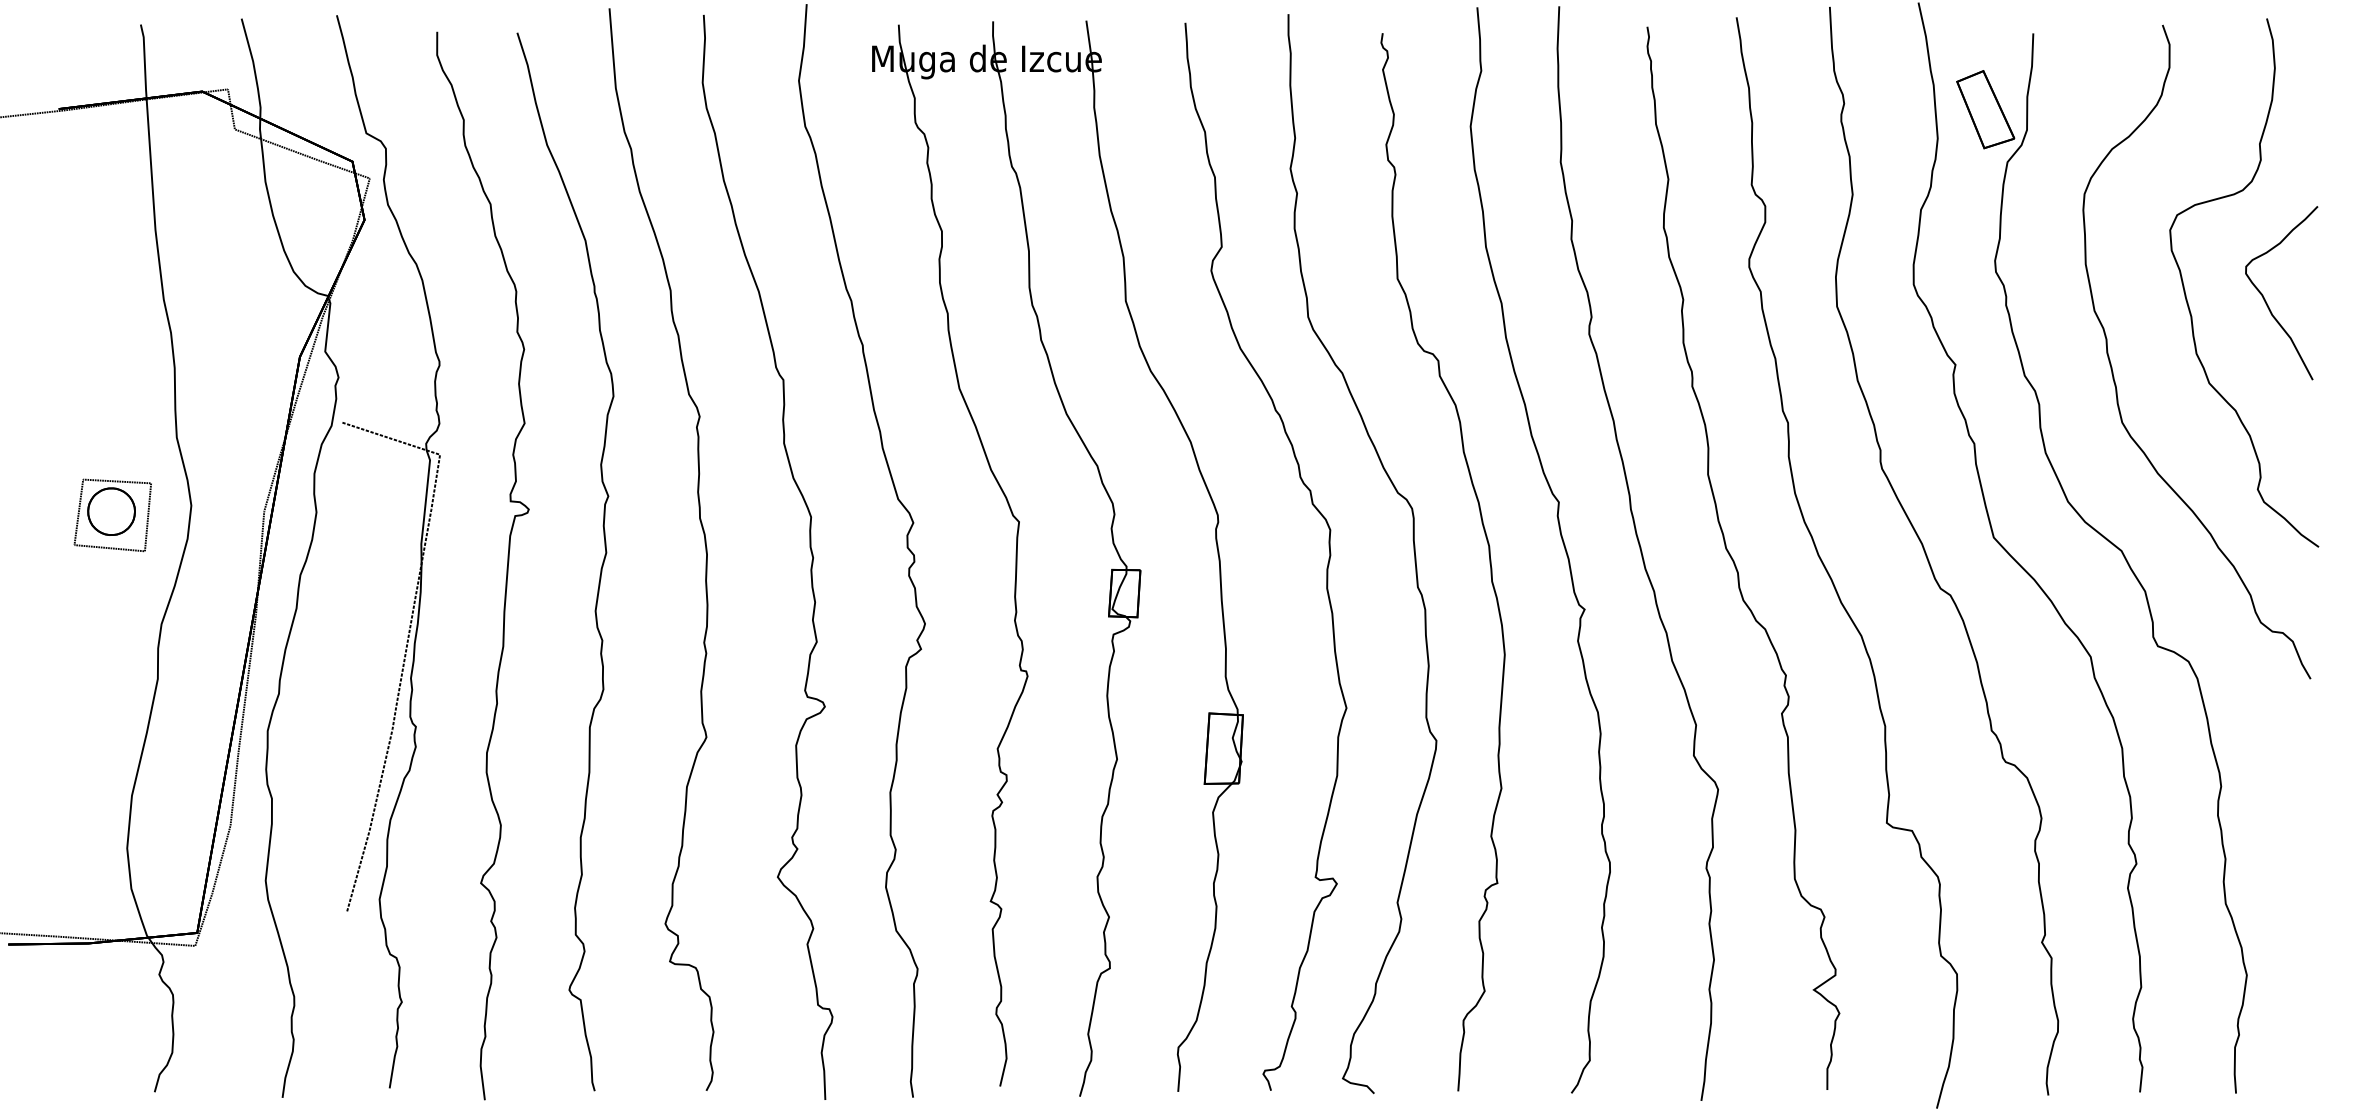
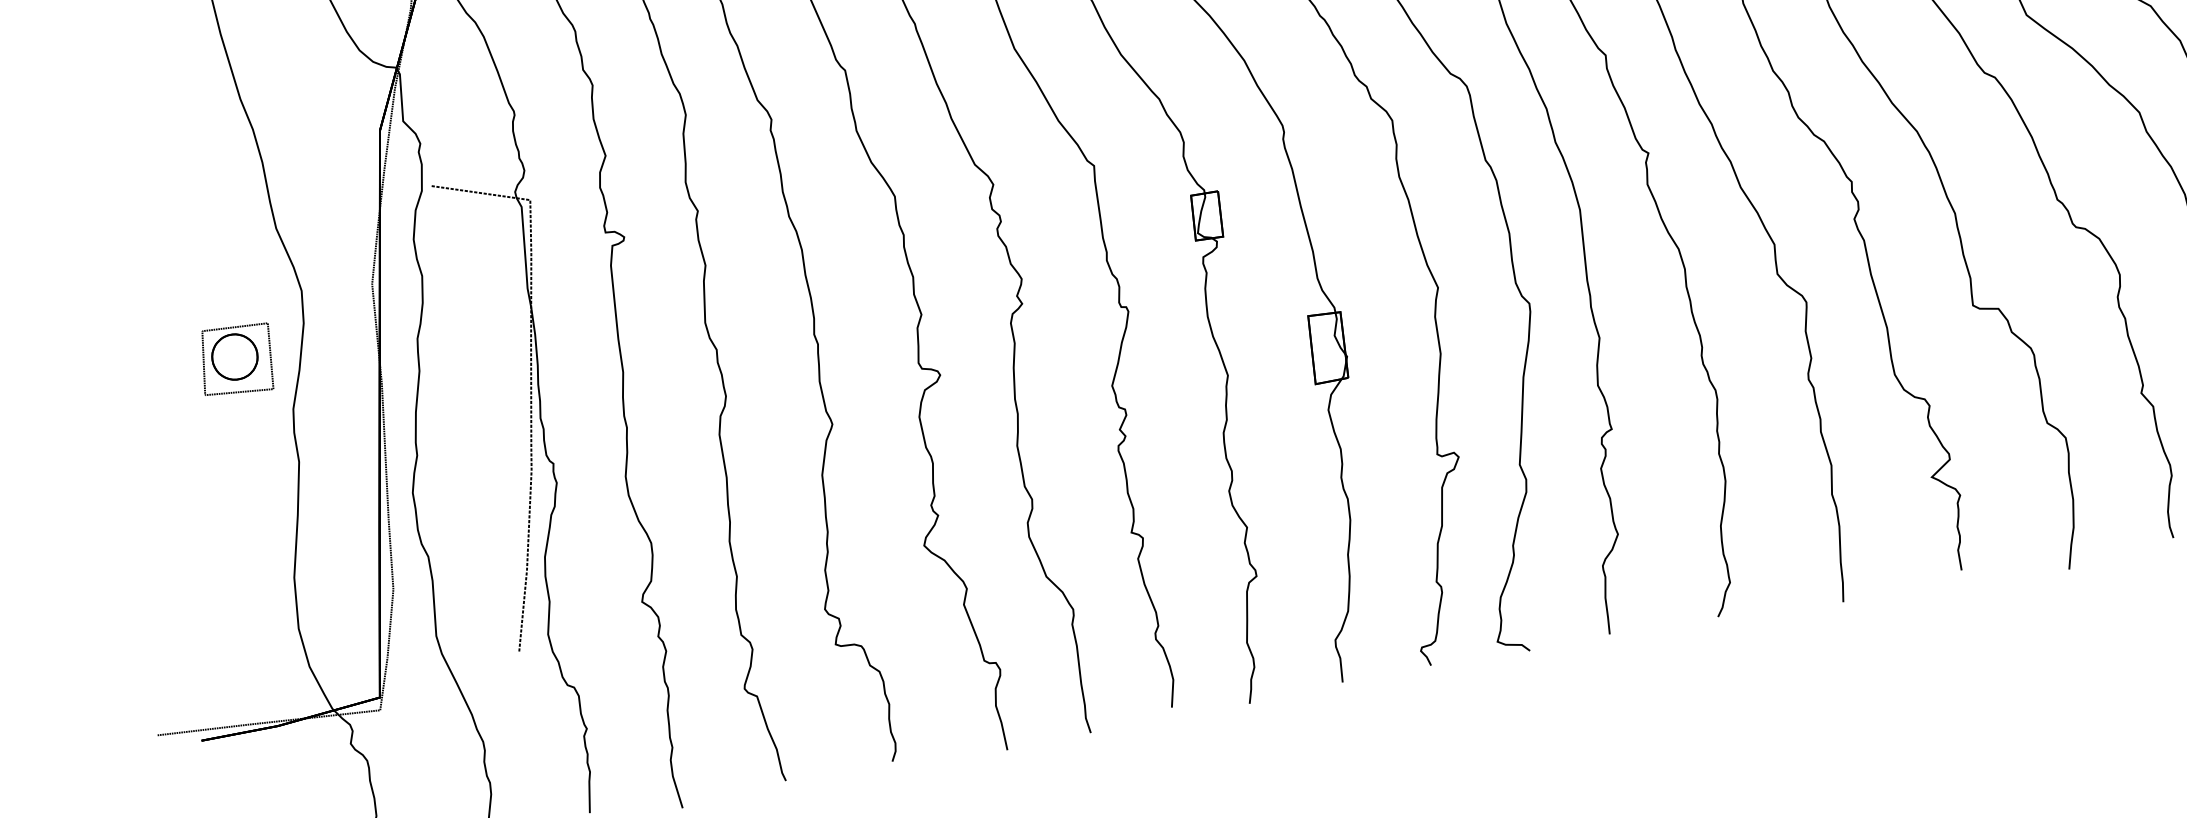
part: (112, 515) -> (236, 360), moved

